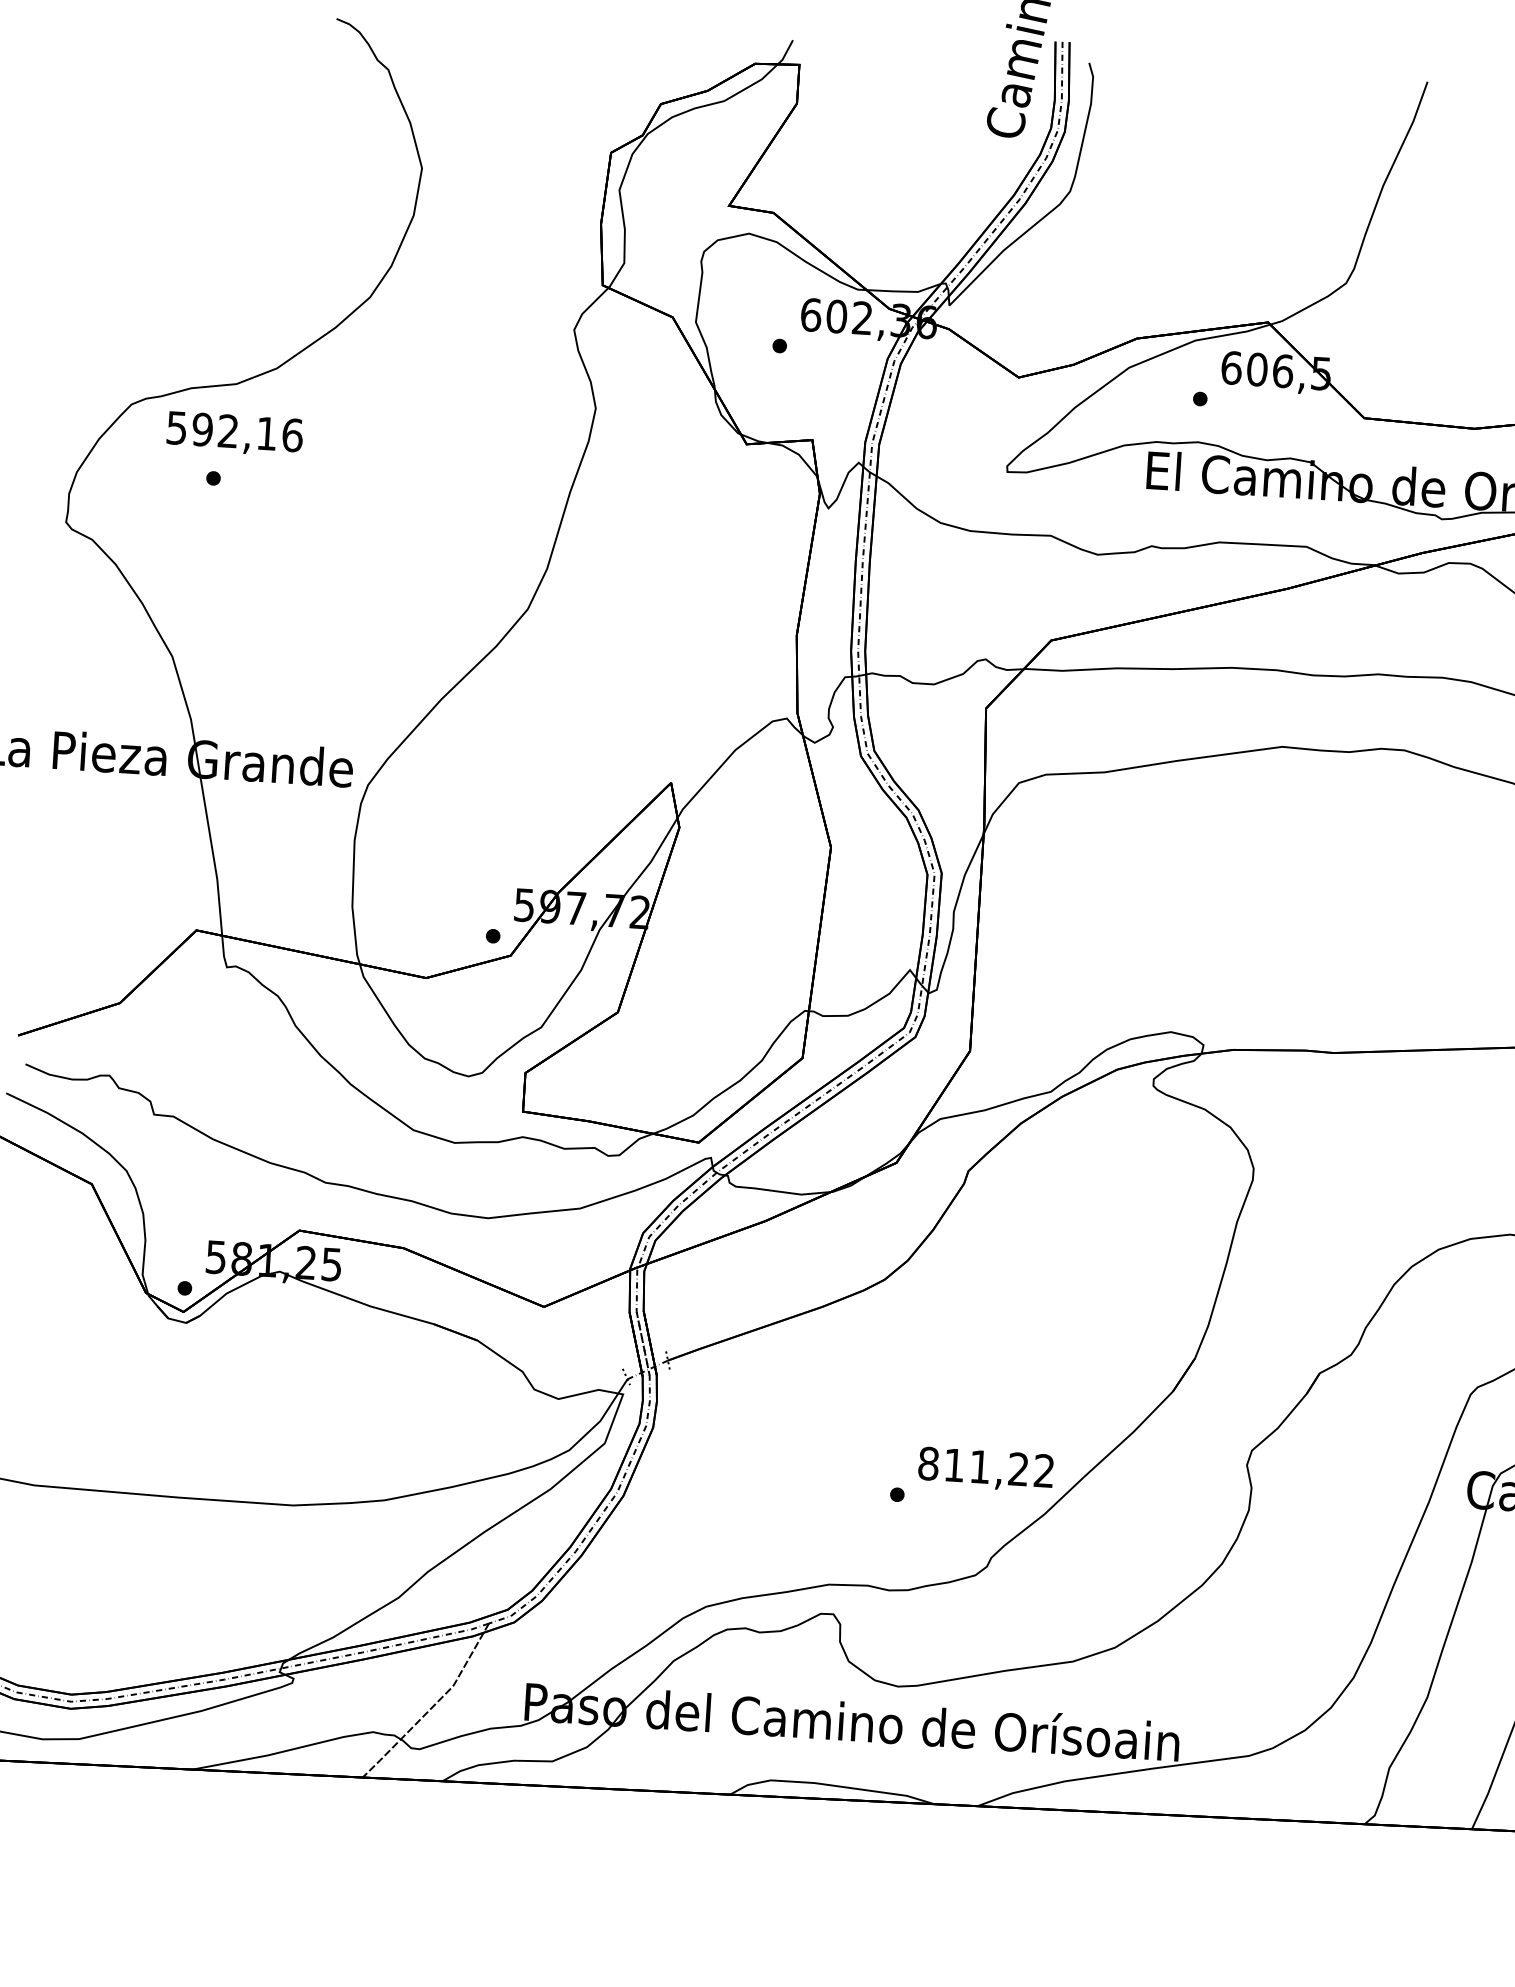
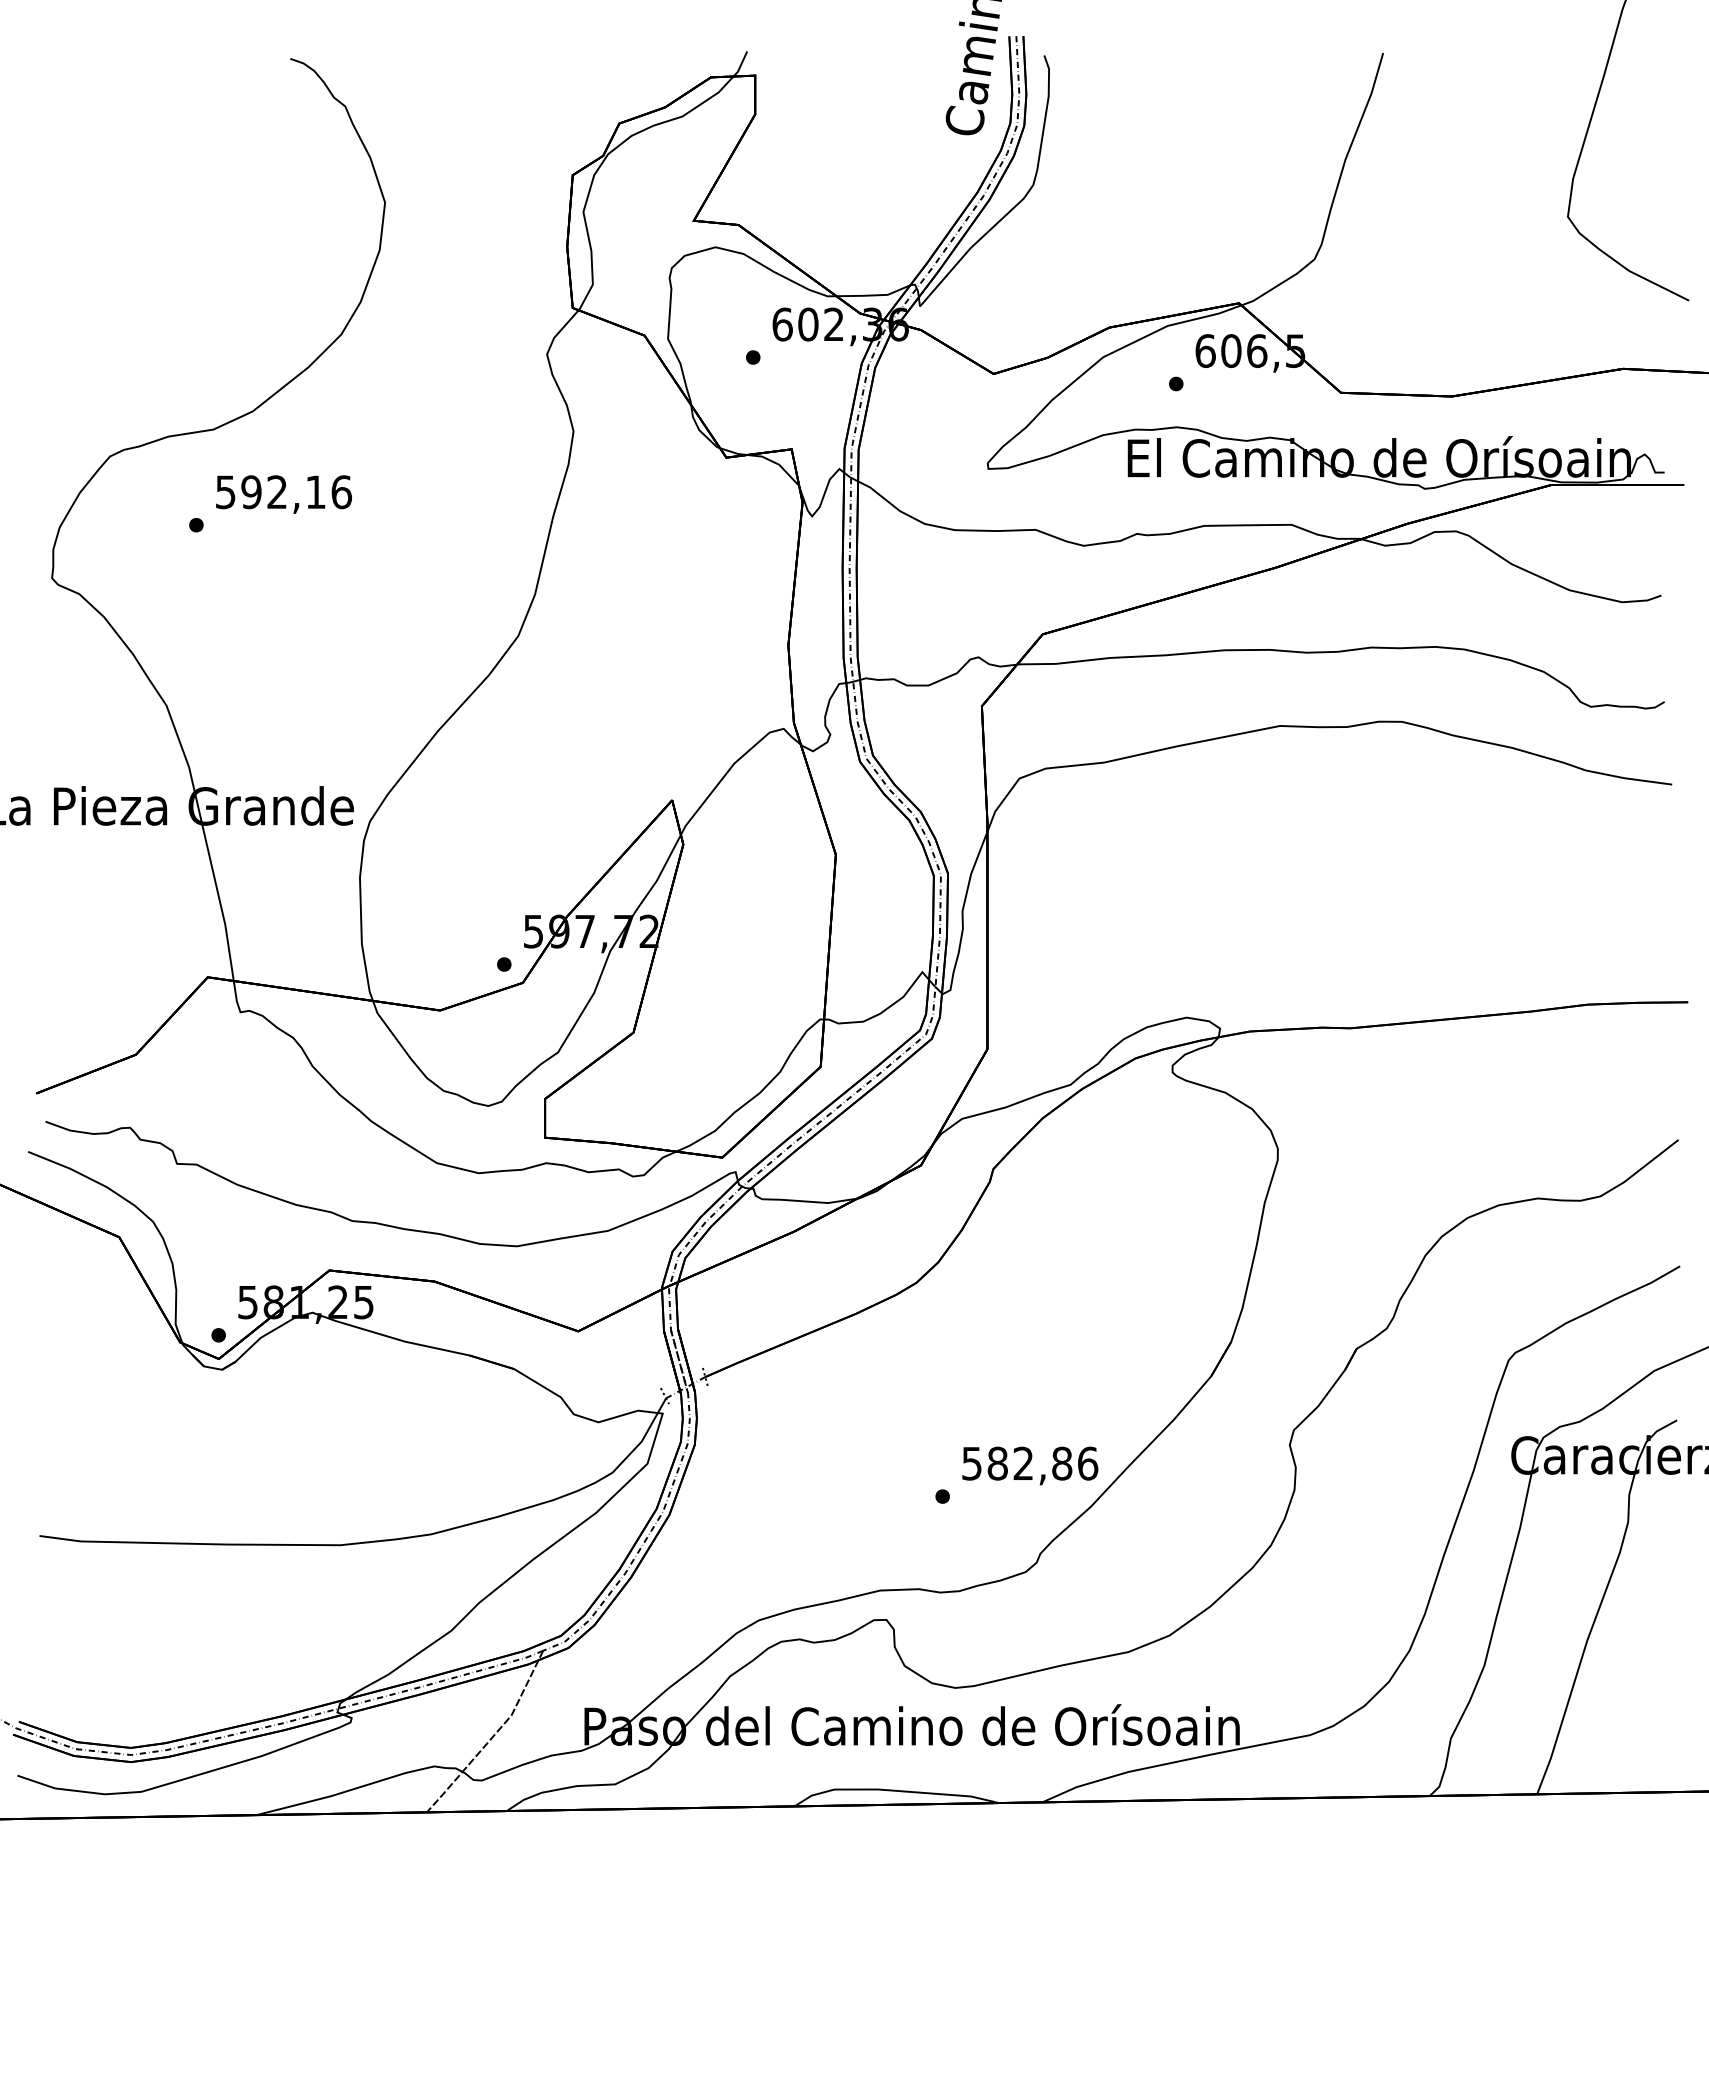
text: (234, 433) -> (283, 494), moved
text: (987, 1467) -> (1030, 1463), 811,22 -> 582,86

